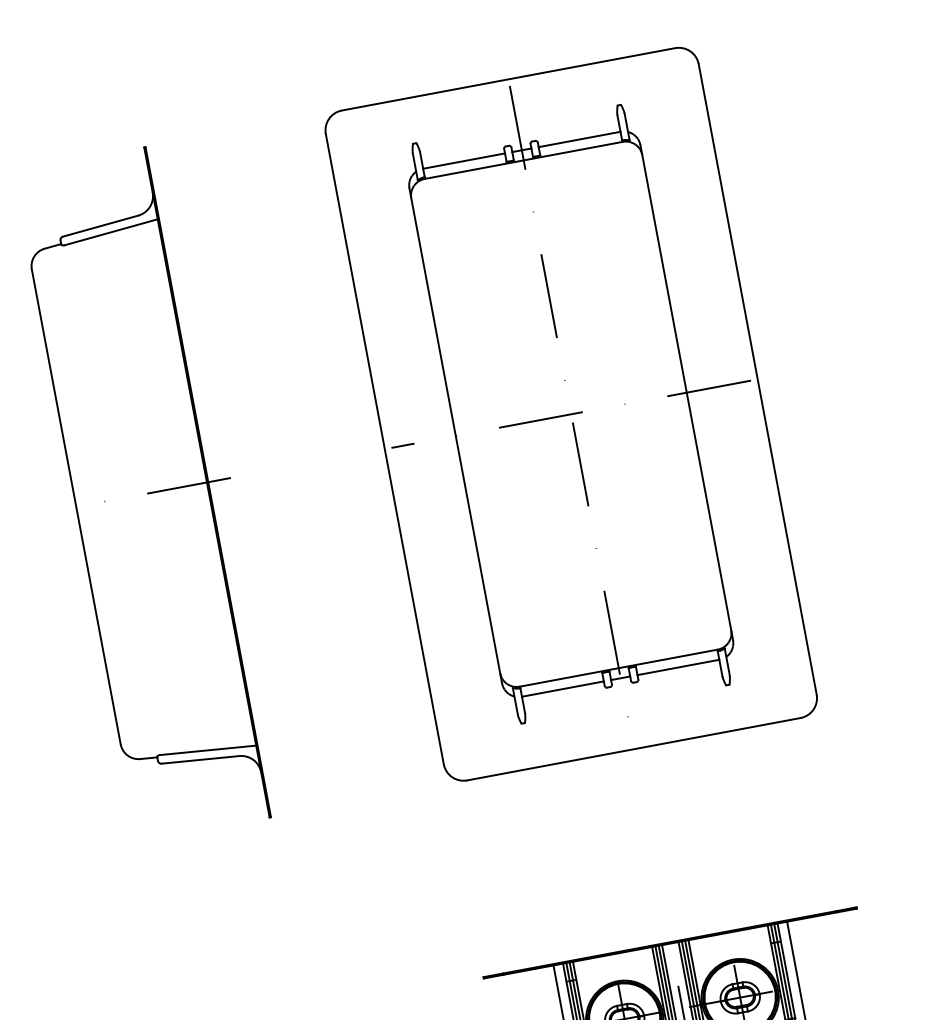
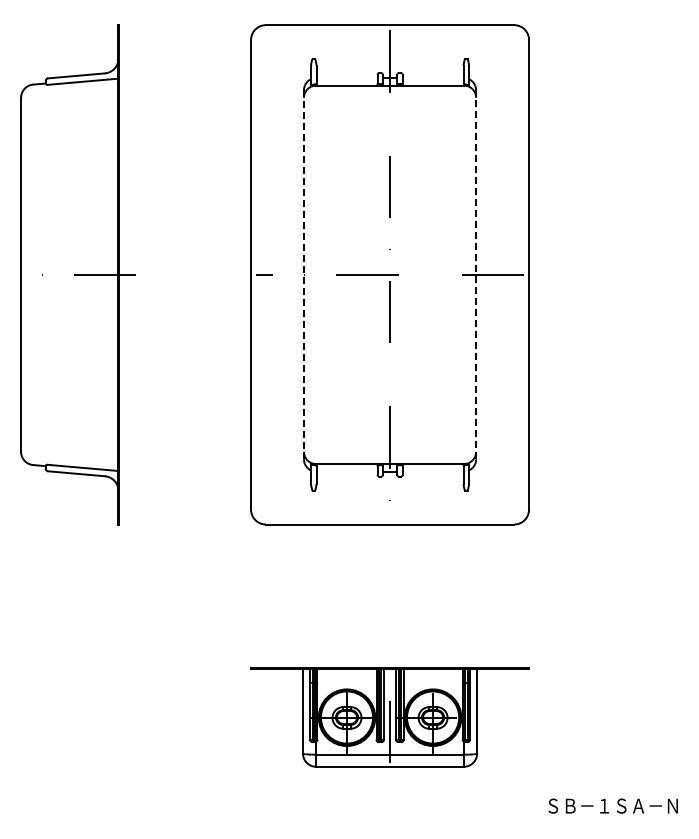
line: (578, 140) -> (432, 78), removed
line: (463, 161) -> (346, 78), removed
line: (687, 392) -> (476, 274), solid -> dashed
line: (455, 436) -> (303, 275), solid -> dashed
line: (677, 667) -> (432, 471), removed
line: (562, 689) -> (346, 471), removed

